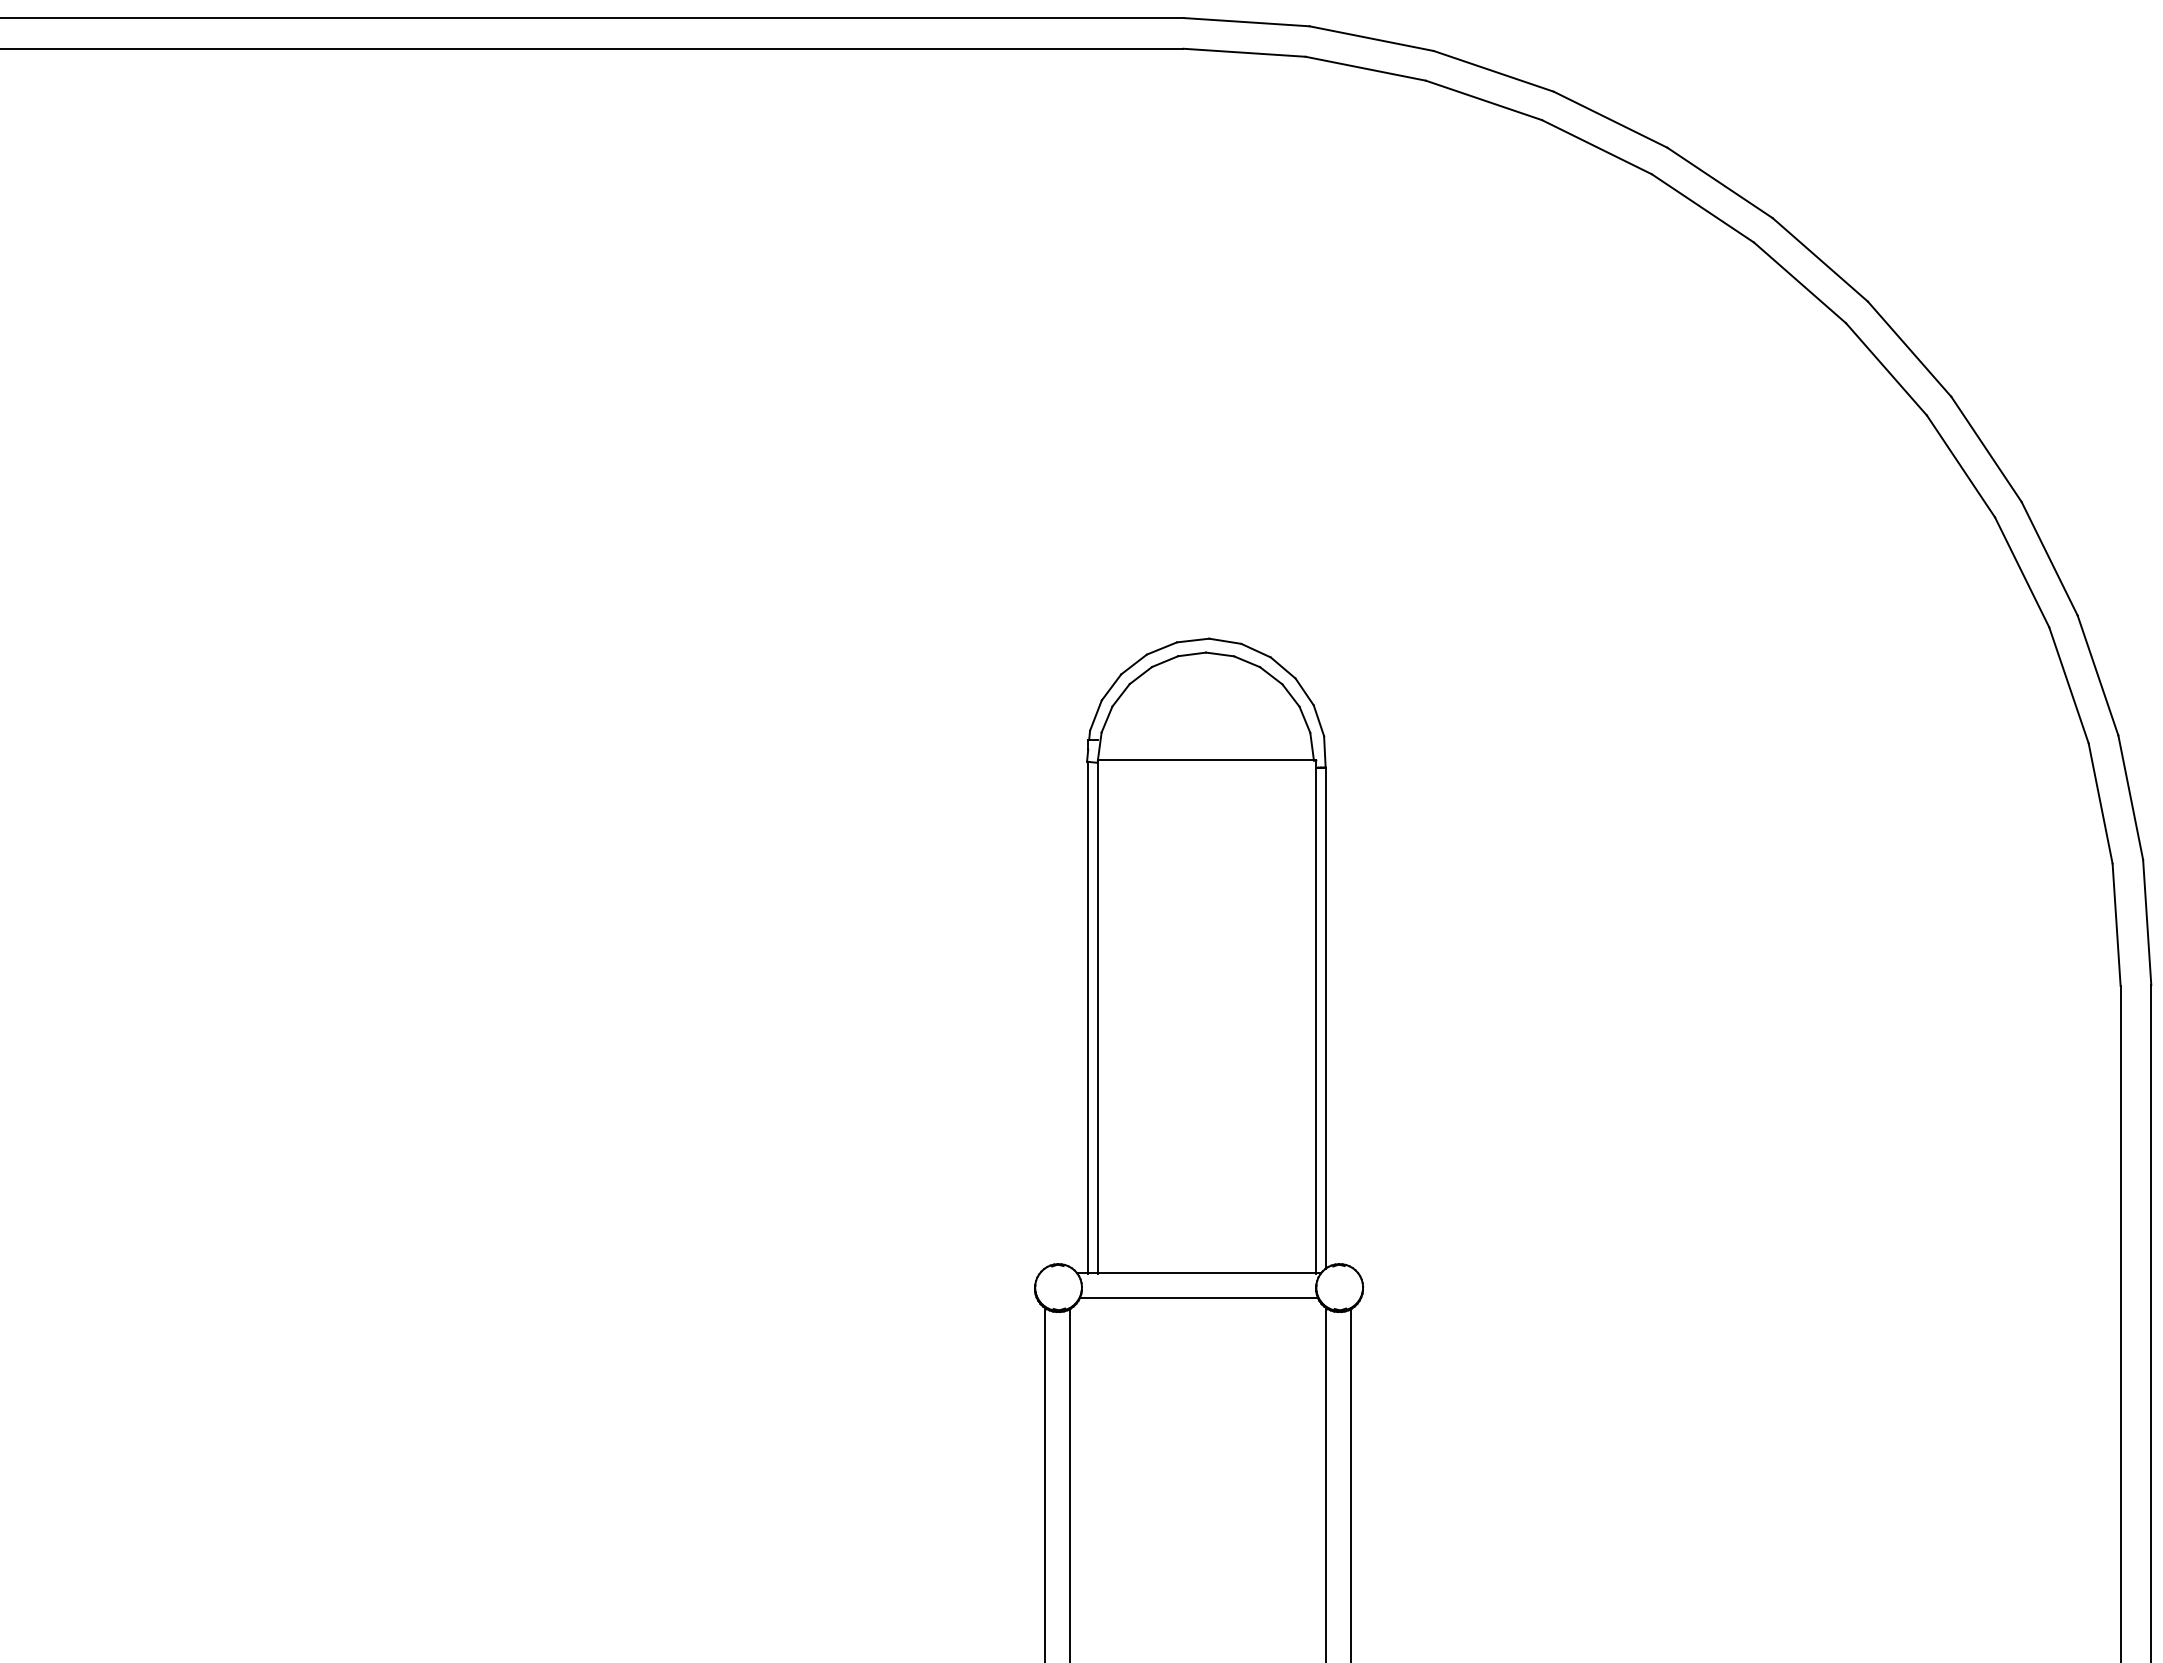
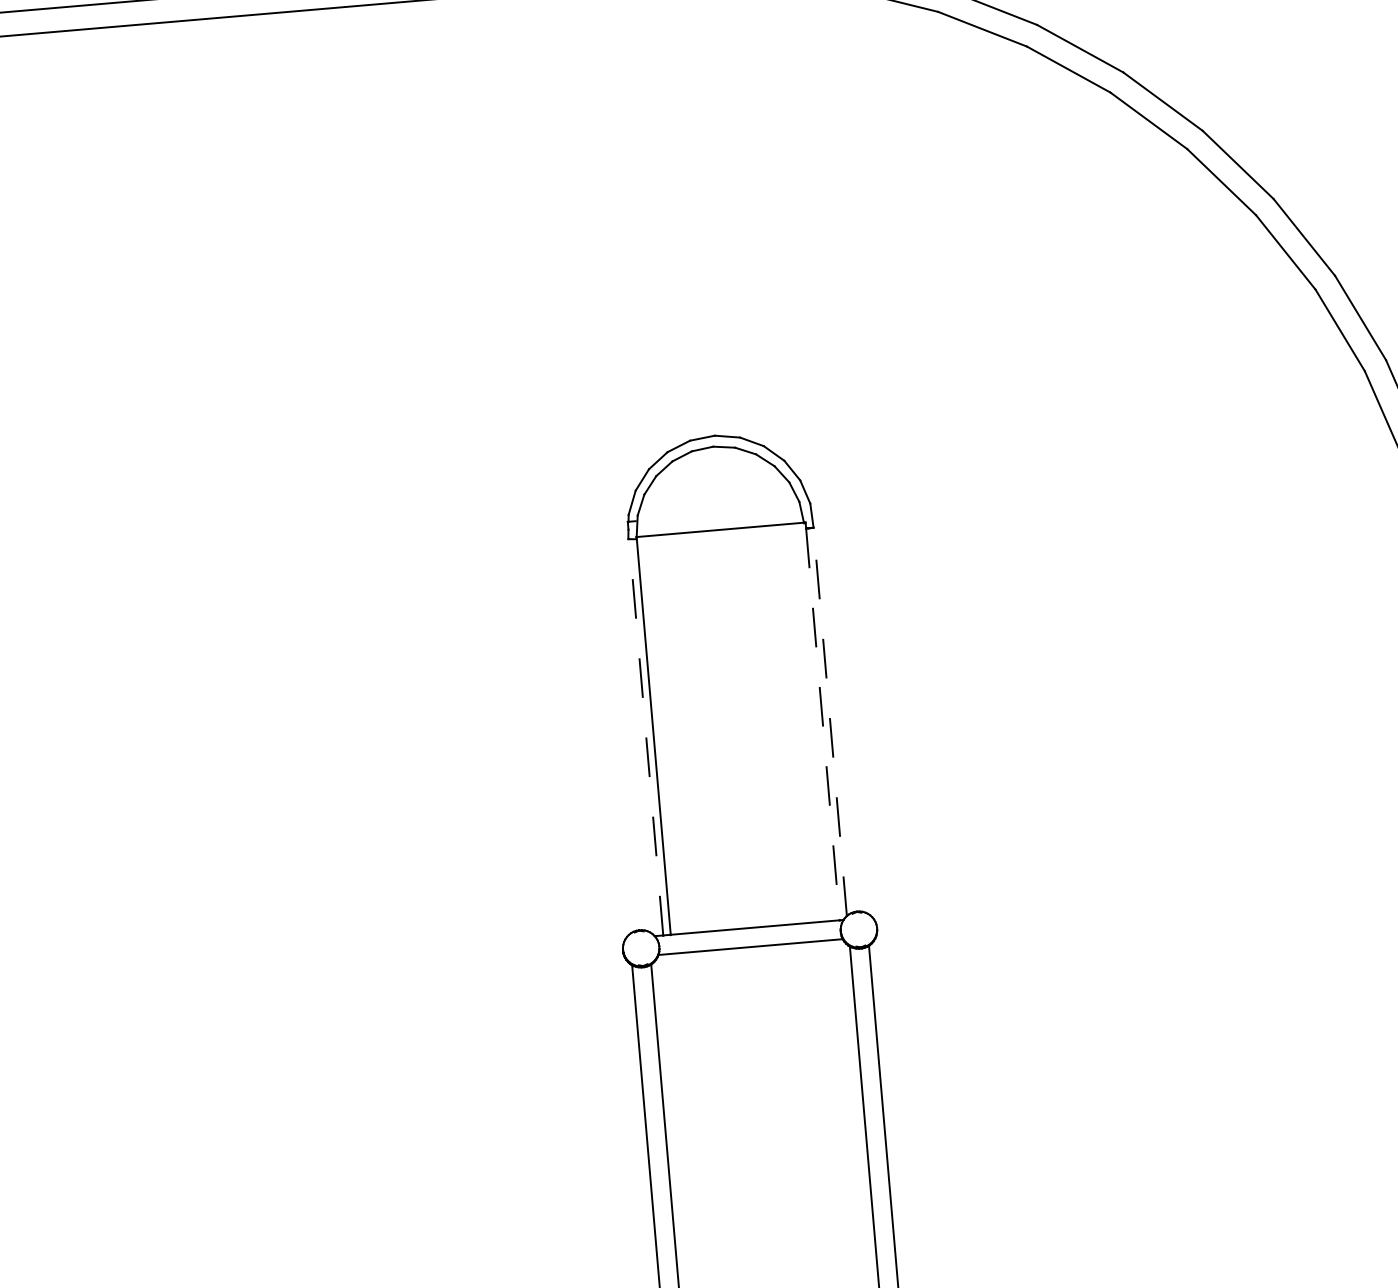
line: (1088, 1017) -> (646, 737), solid -> dashed
line: (1325, 1018) -> (830, 722), solid -> dashed
line: (1316, 1020) -> (823, 724), solid -> dashed

